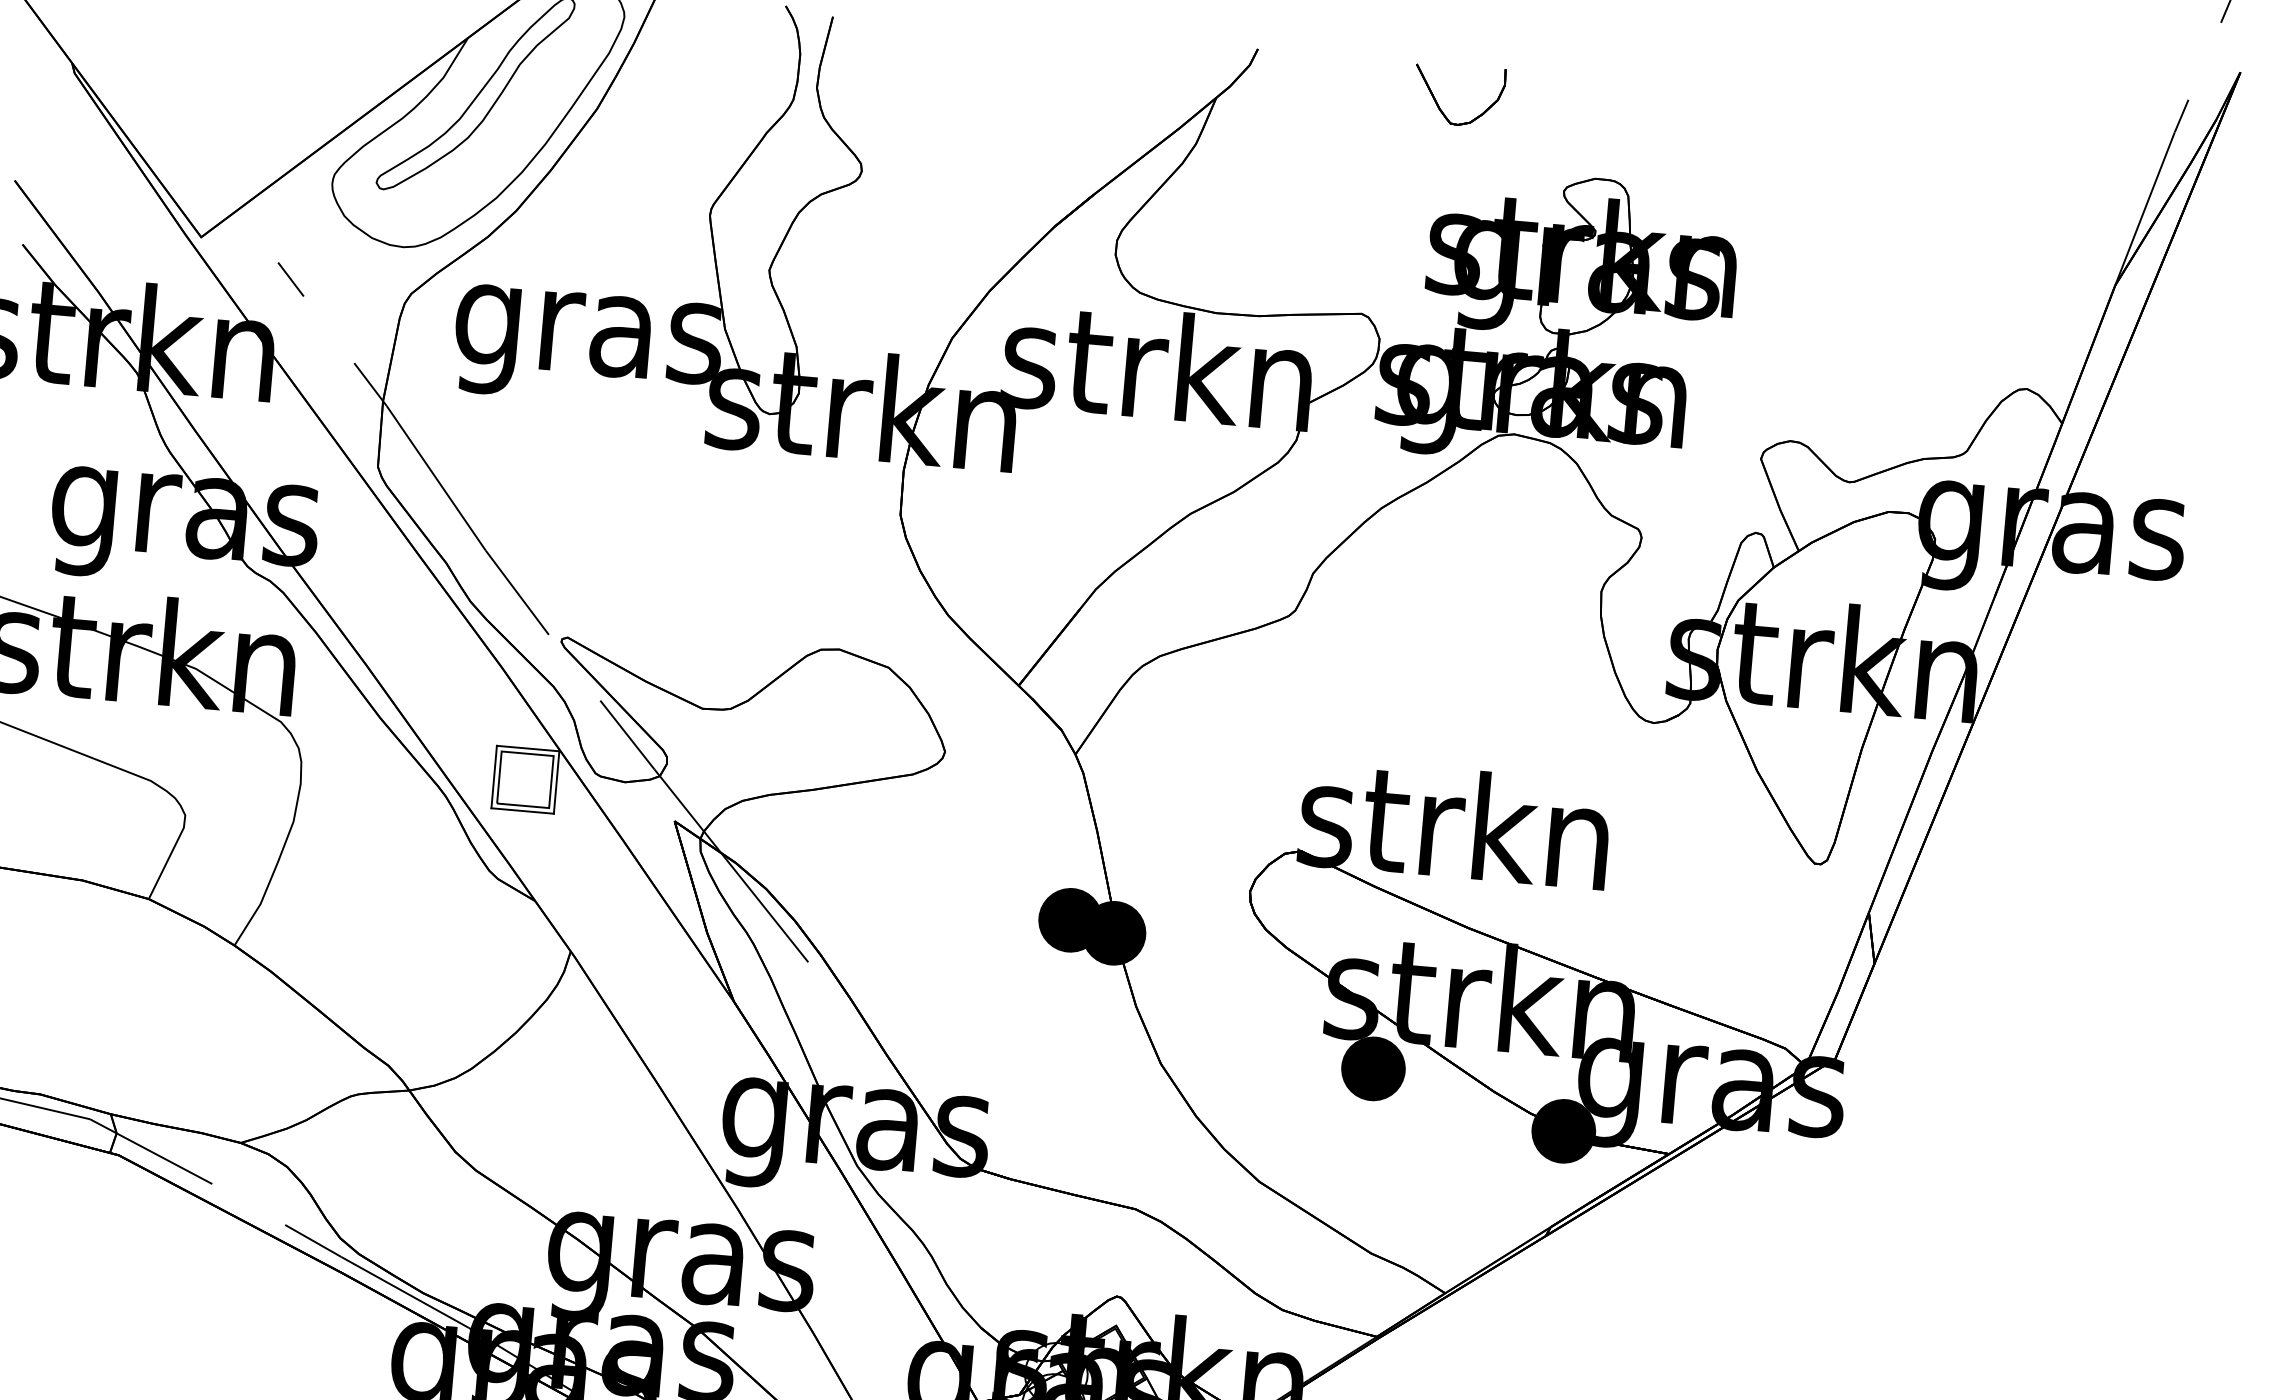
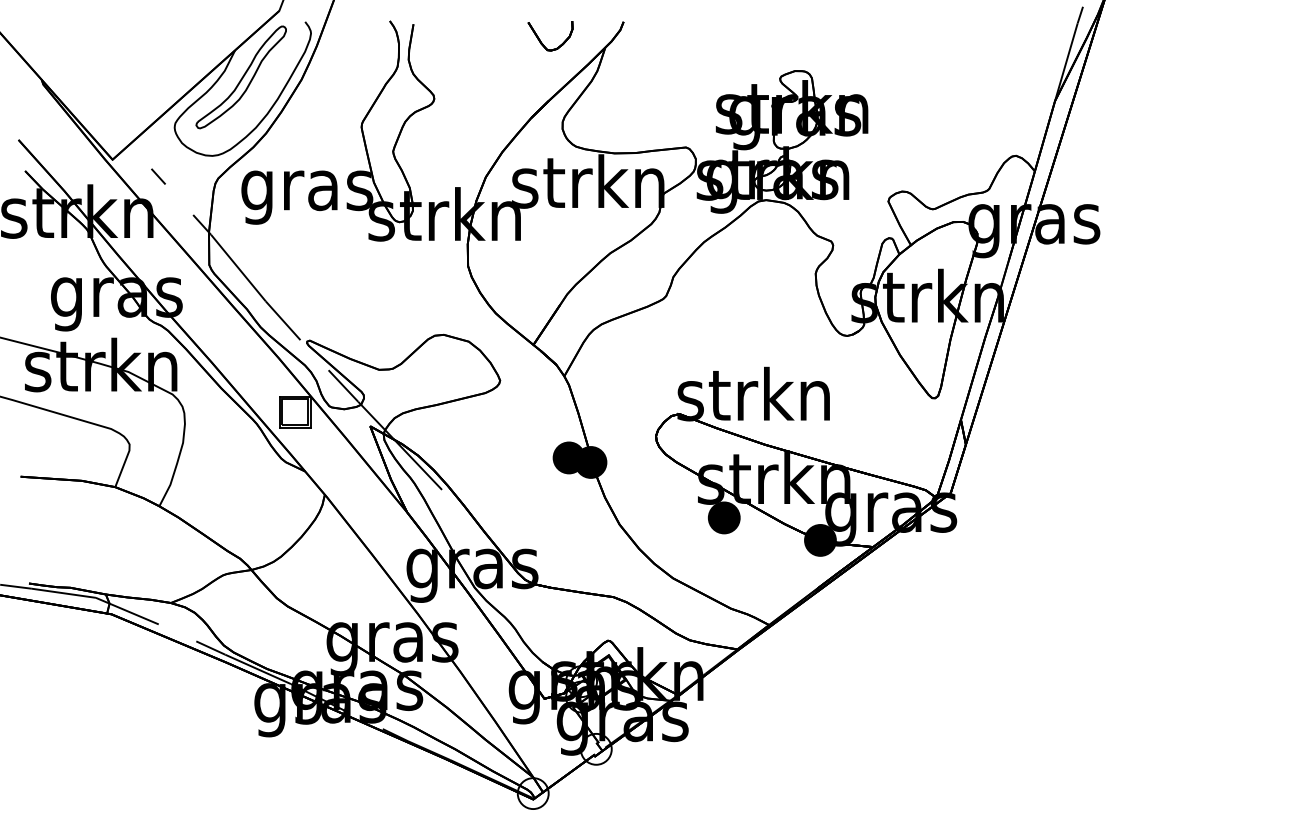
part: (1441, 107) -> (542, 42), moved

